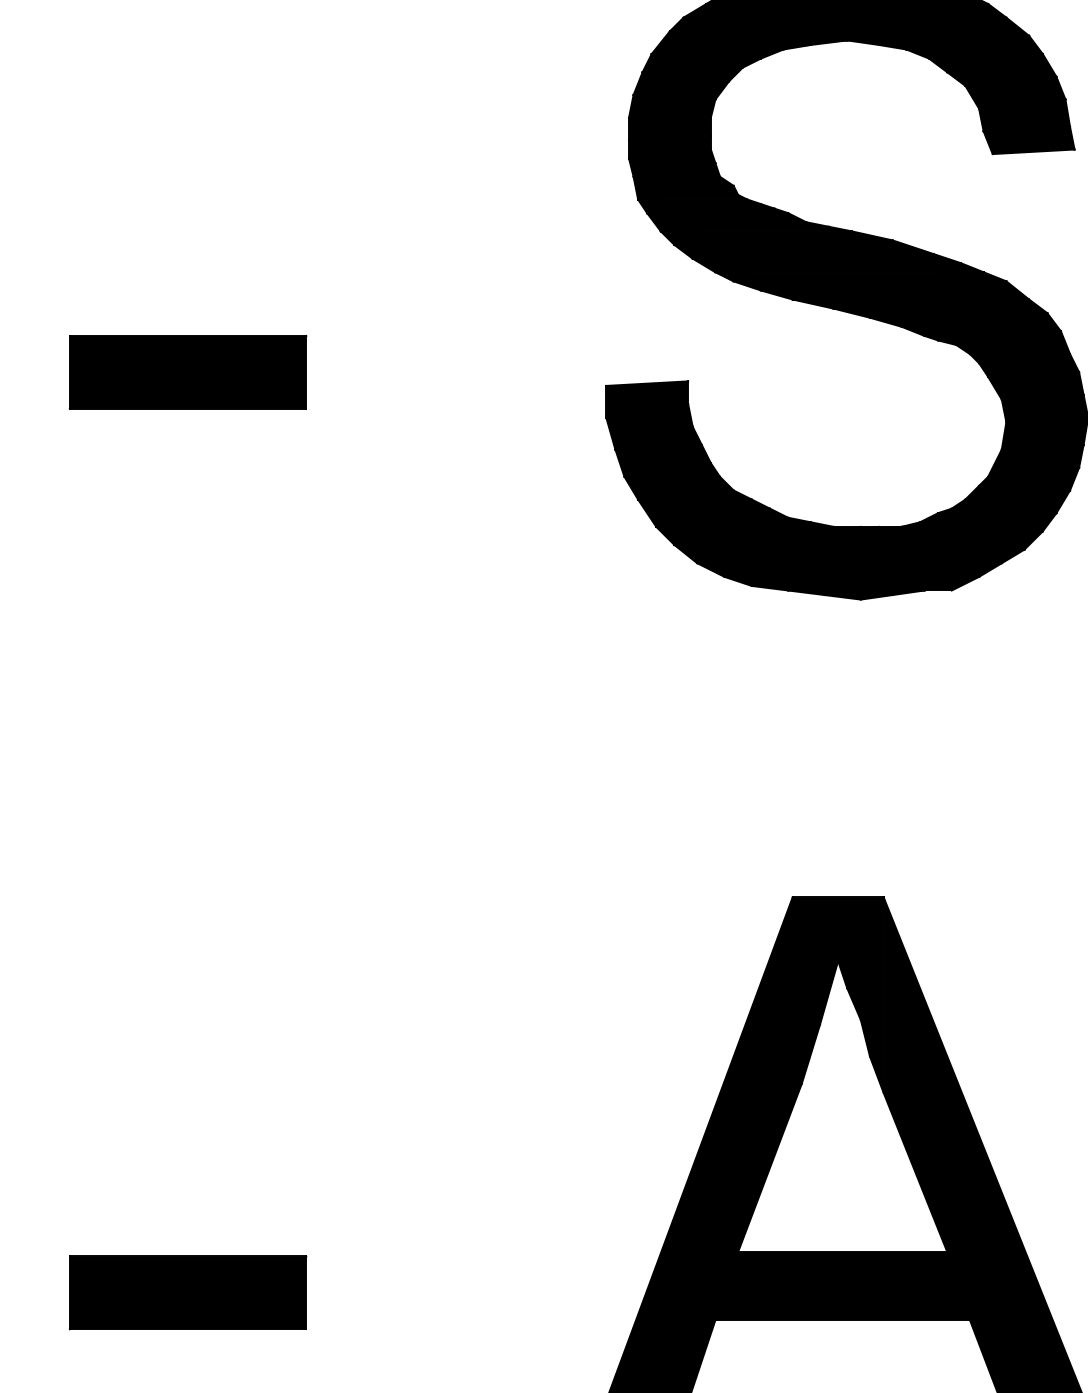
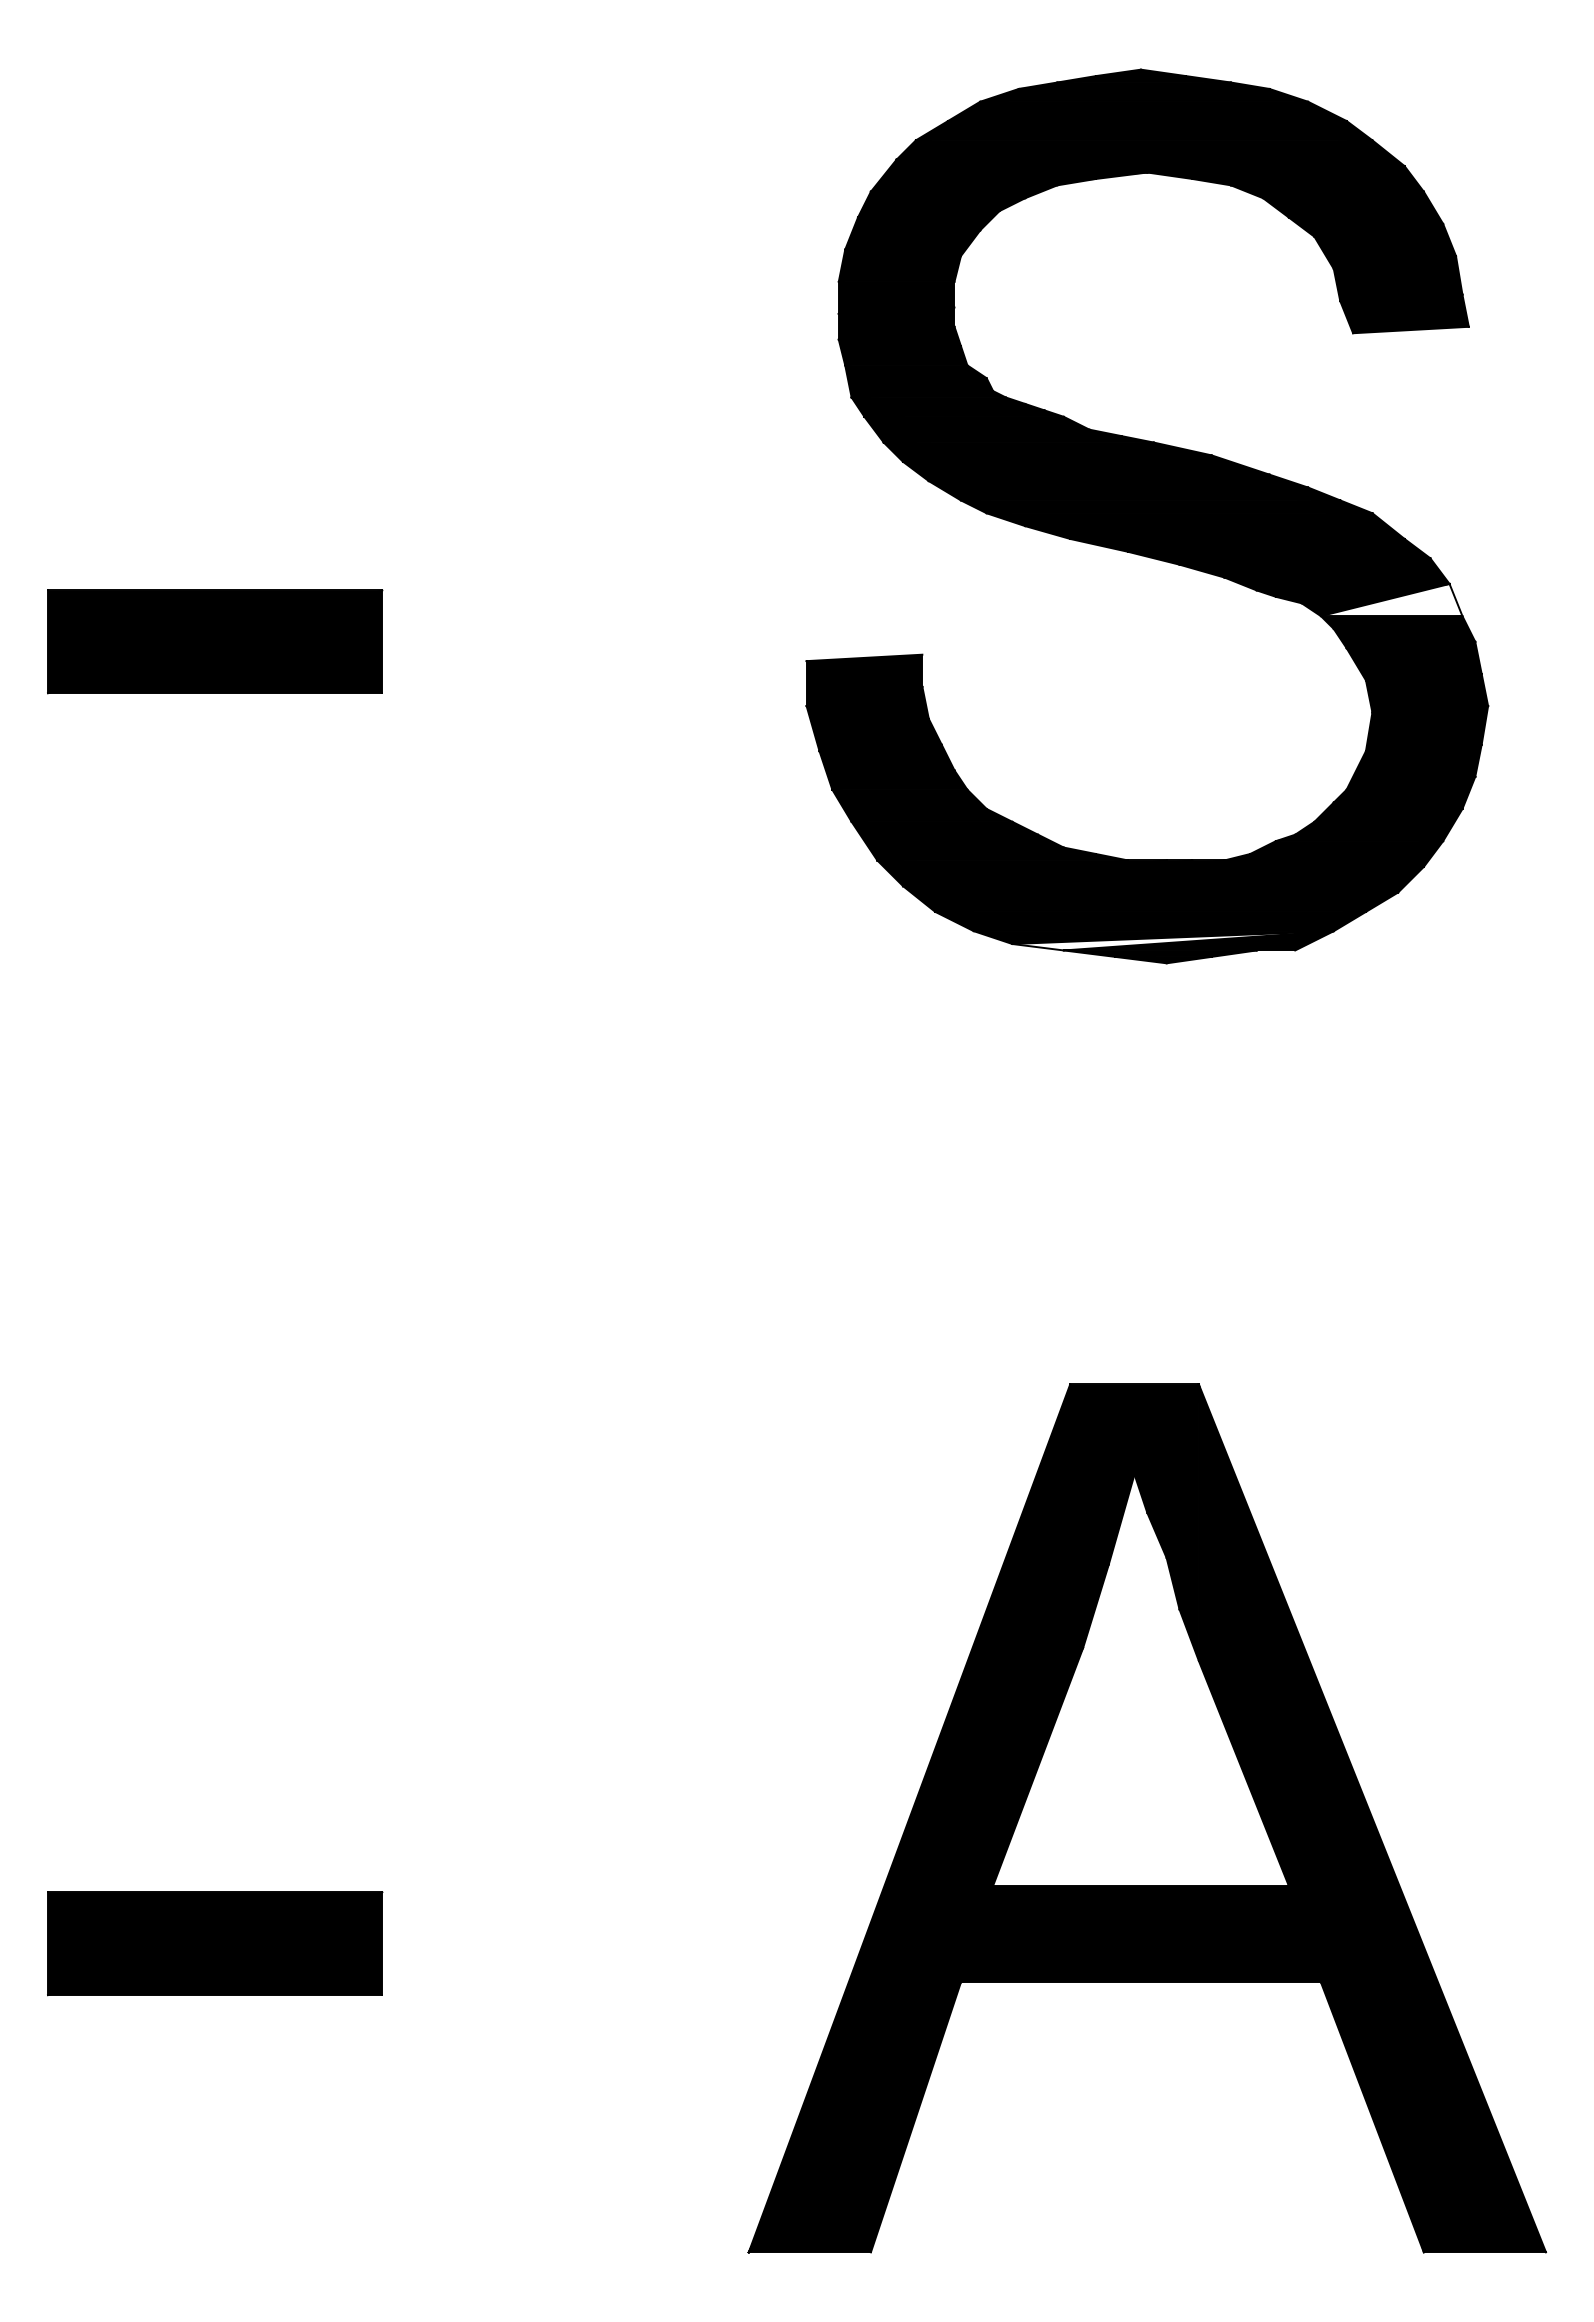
fill: (1019, 342) -> (1391, 599), removed
fill: (865, 583) -> (1172, 940), removed

